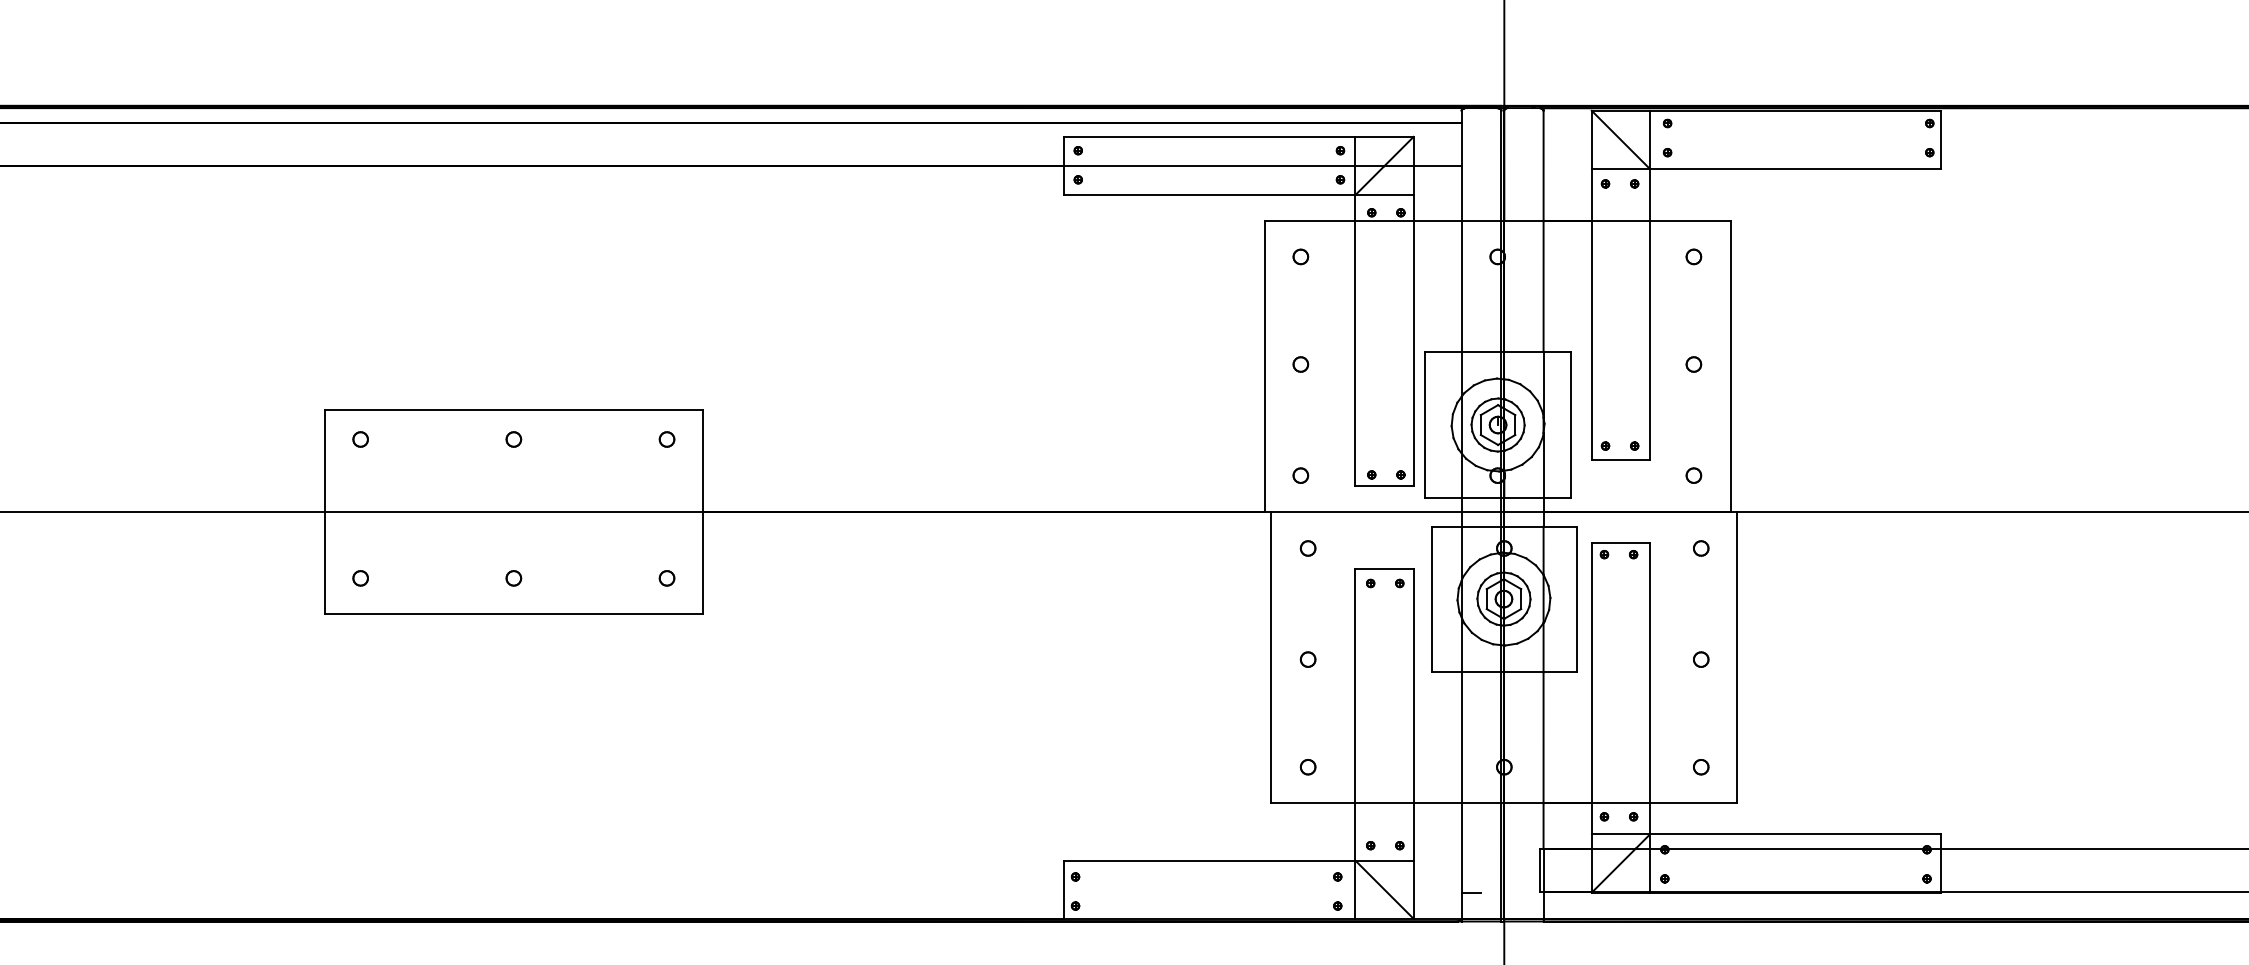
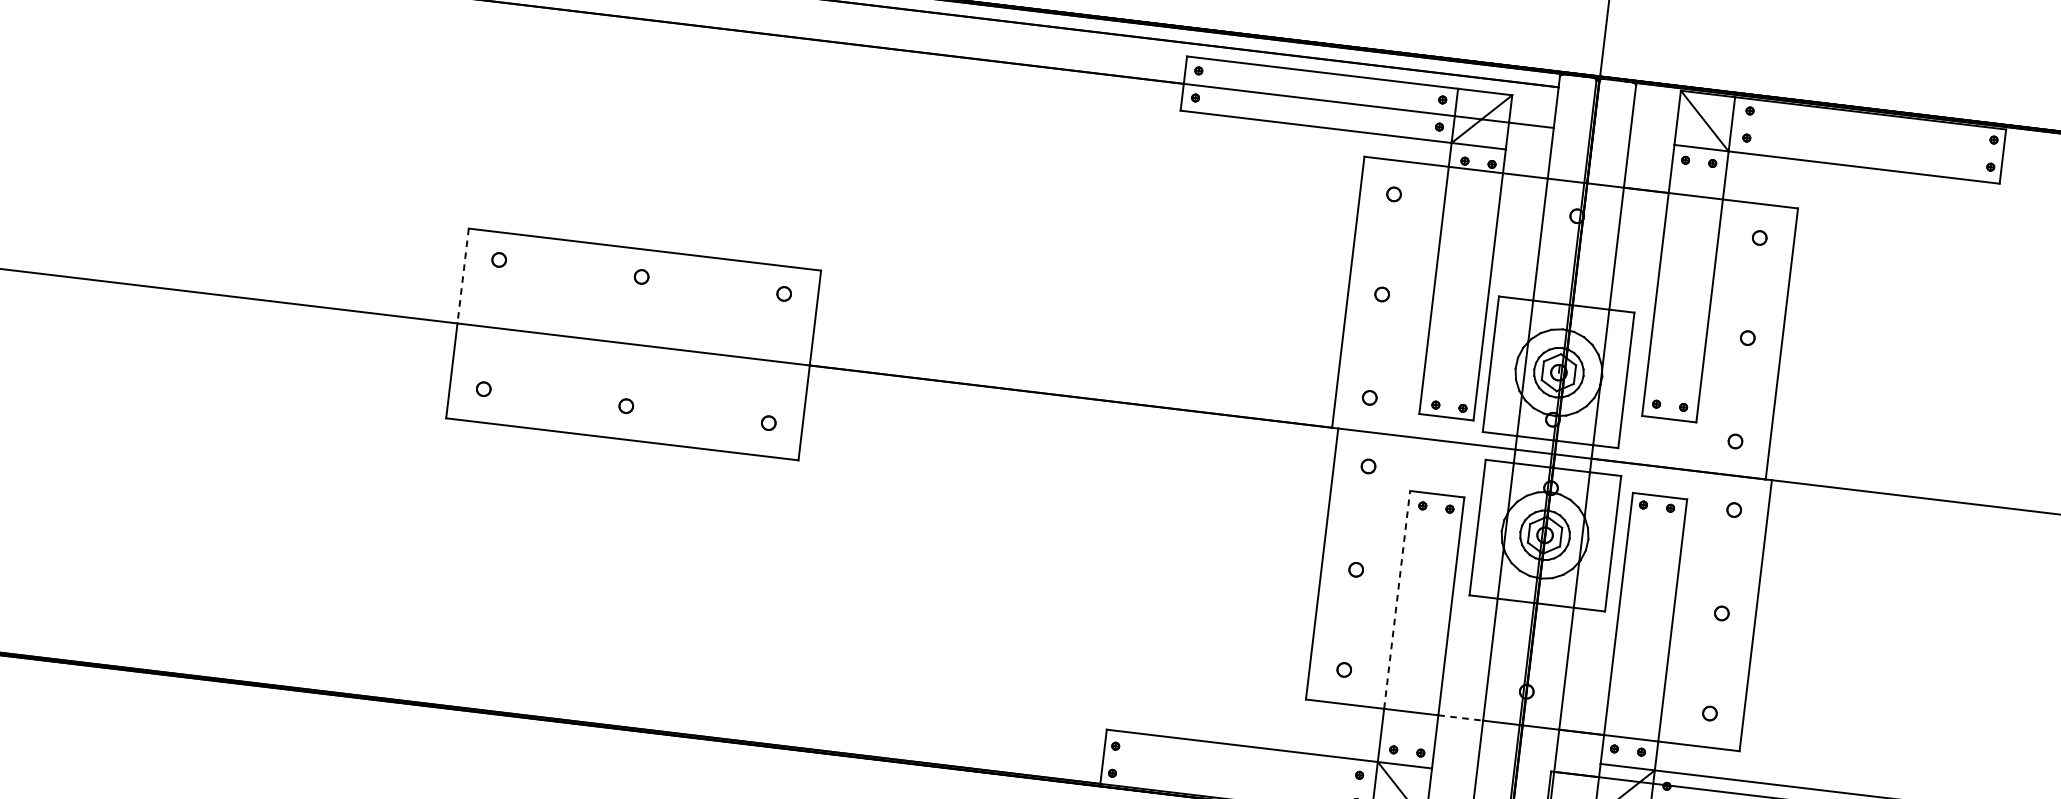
line: (324, 461) -> (463, 276), solid -> dashed
line: (1355, 685) -> (1397, 599), solid -> dashed
line: (1438, 803) -> (1461, 718), solid -> dashed

